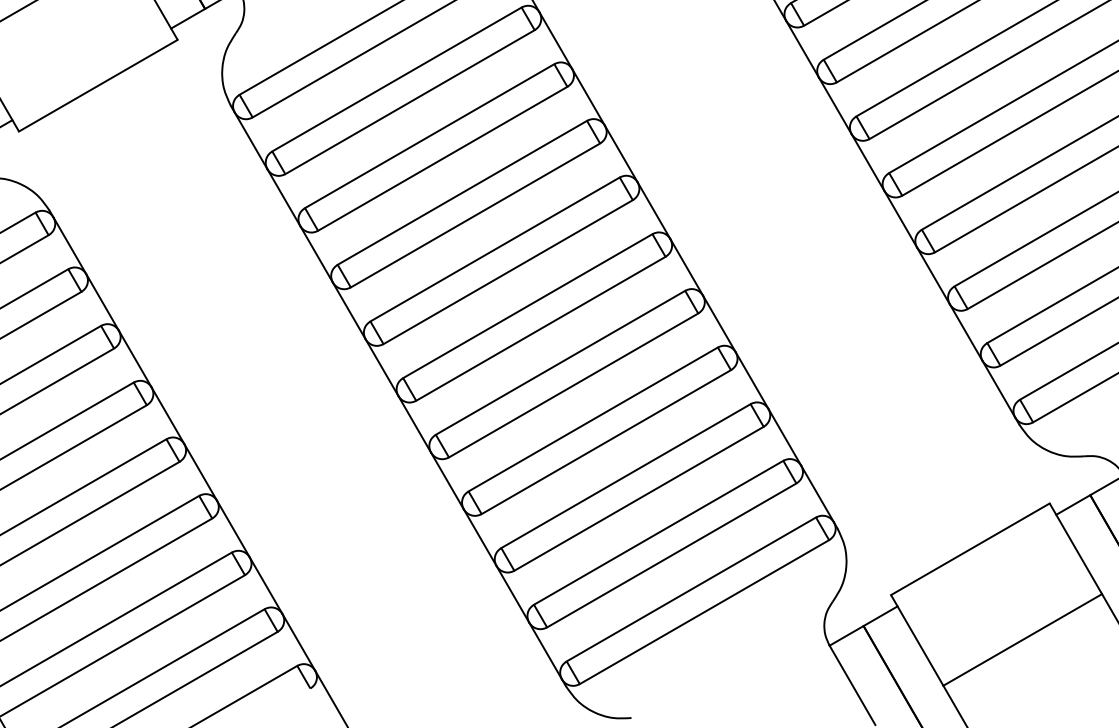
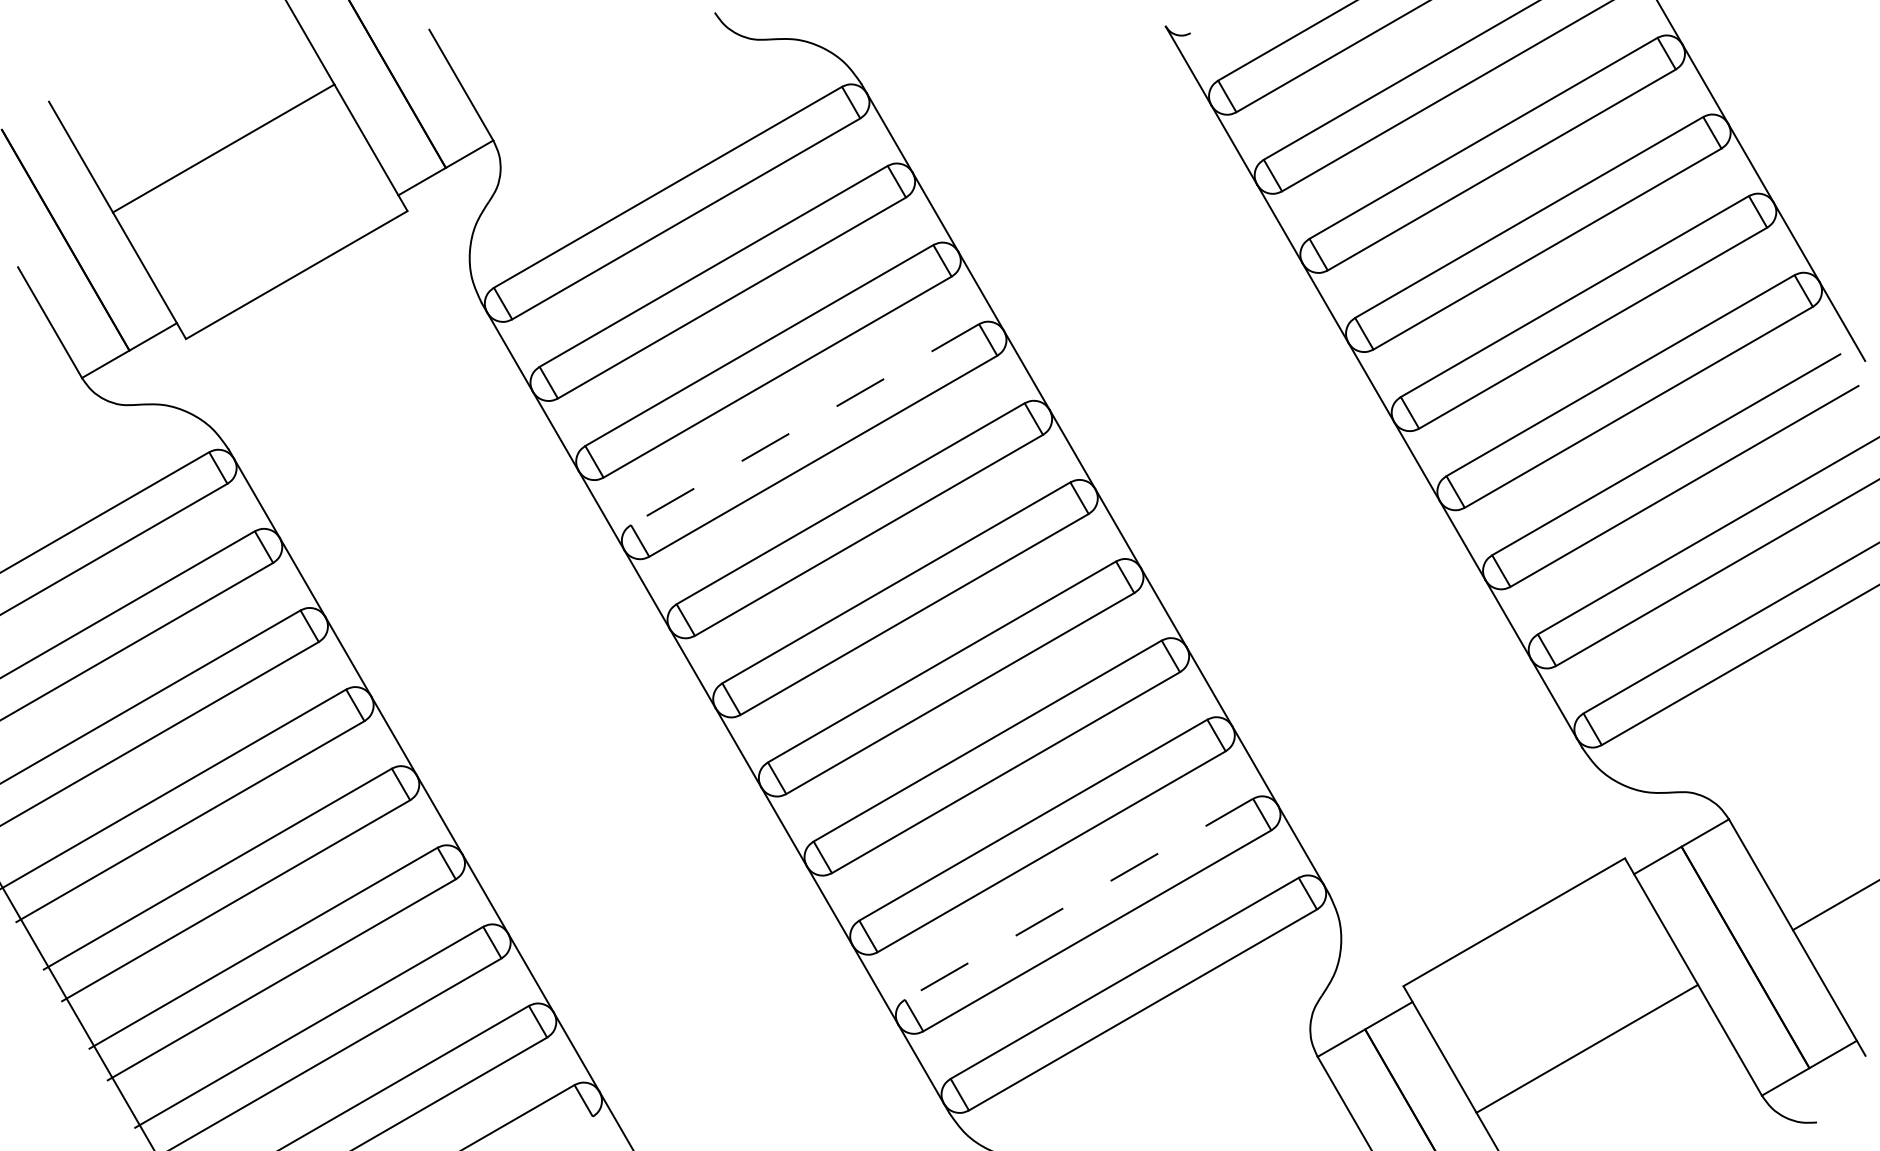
line: (462, 192) -> (805, 424), solid -> dashed
line: (658, 532) -> (1079, 899), solid -> dashed

